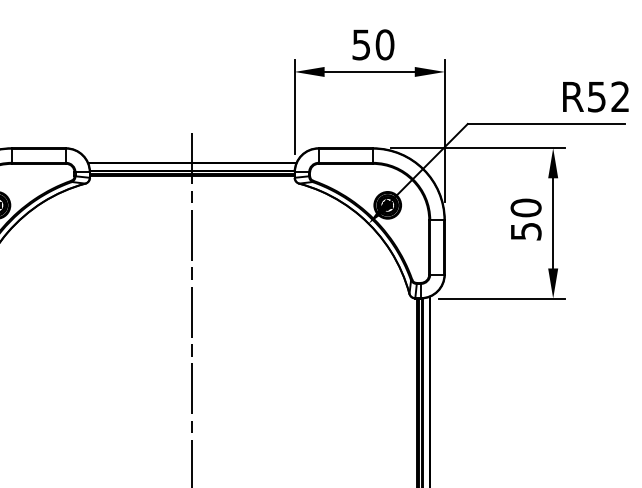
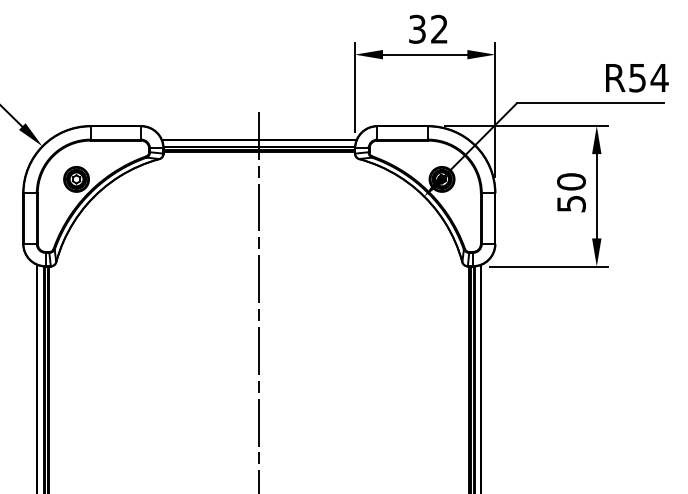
text: (373, 43) -> (428, 28), 50 -> 32
text: (620, 96) -> (659, 77), R52 -> R54

